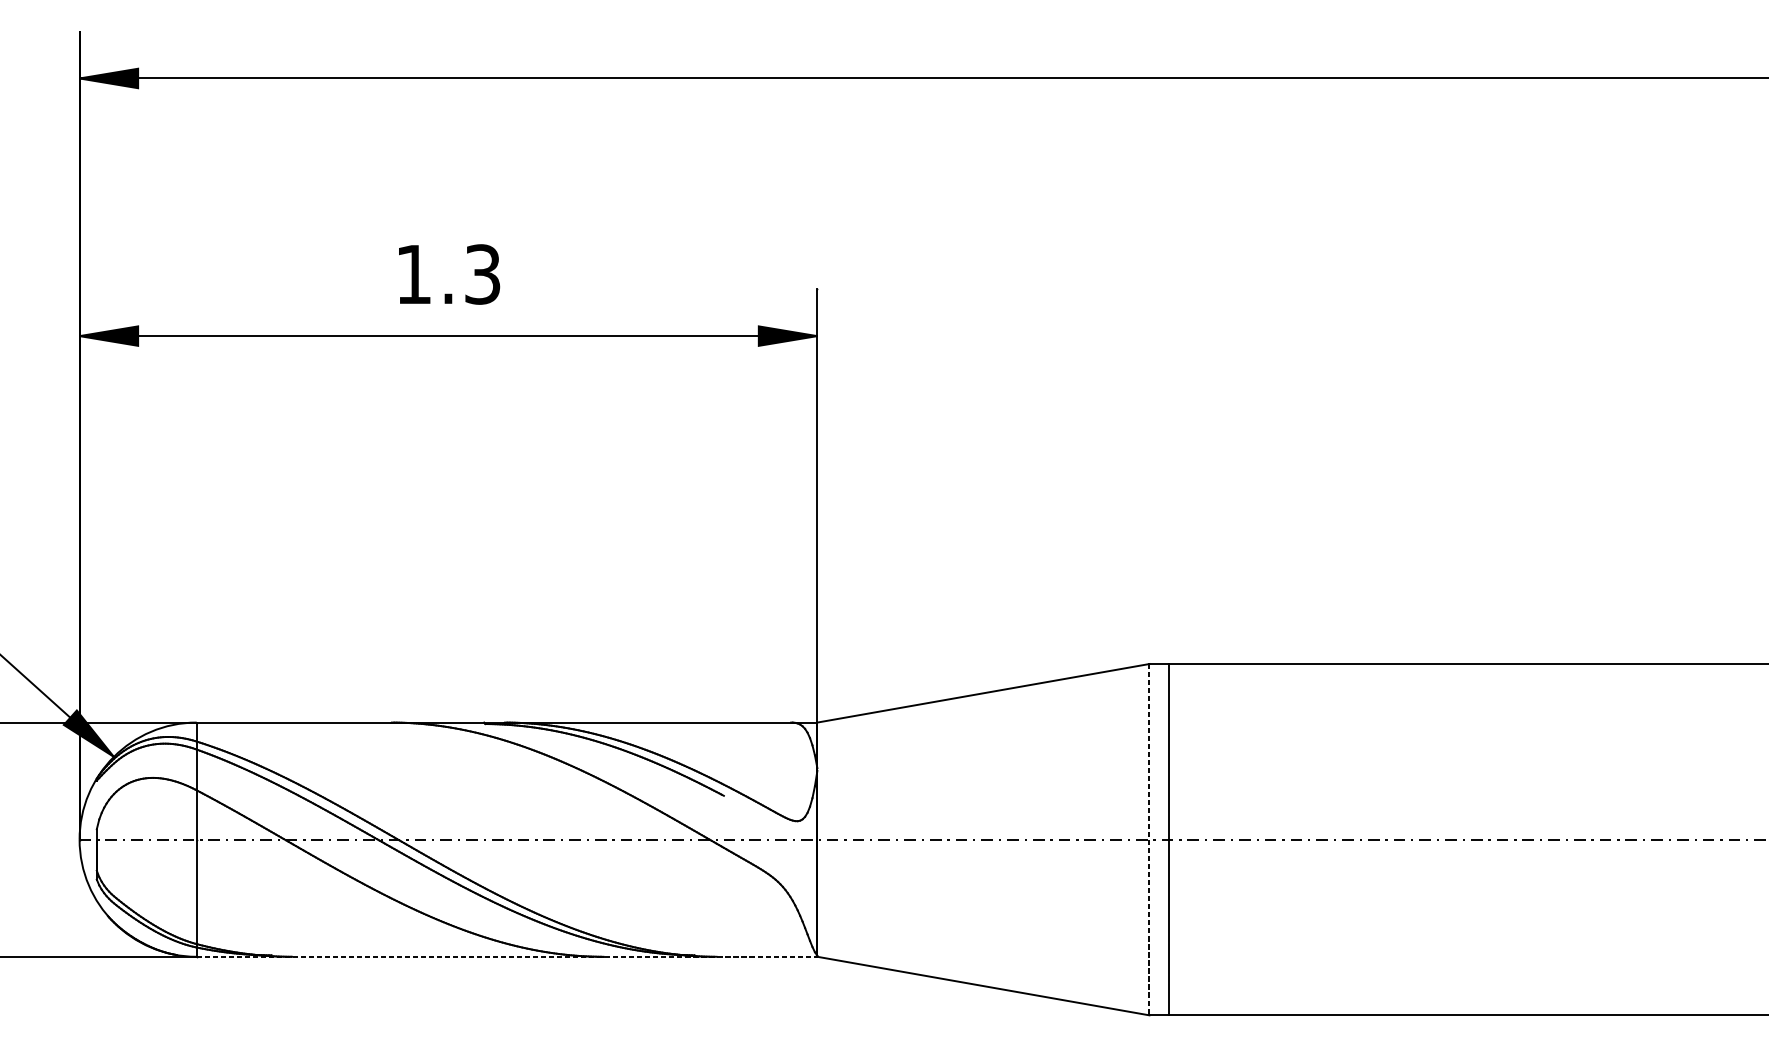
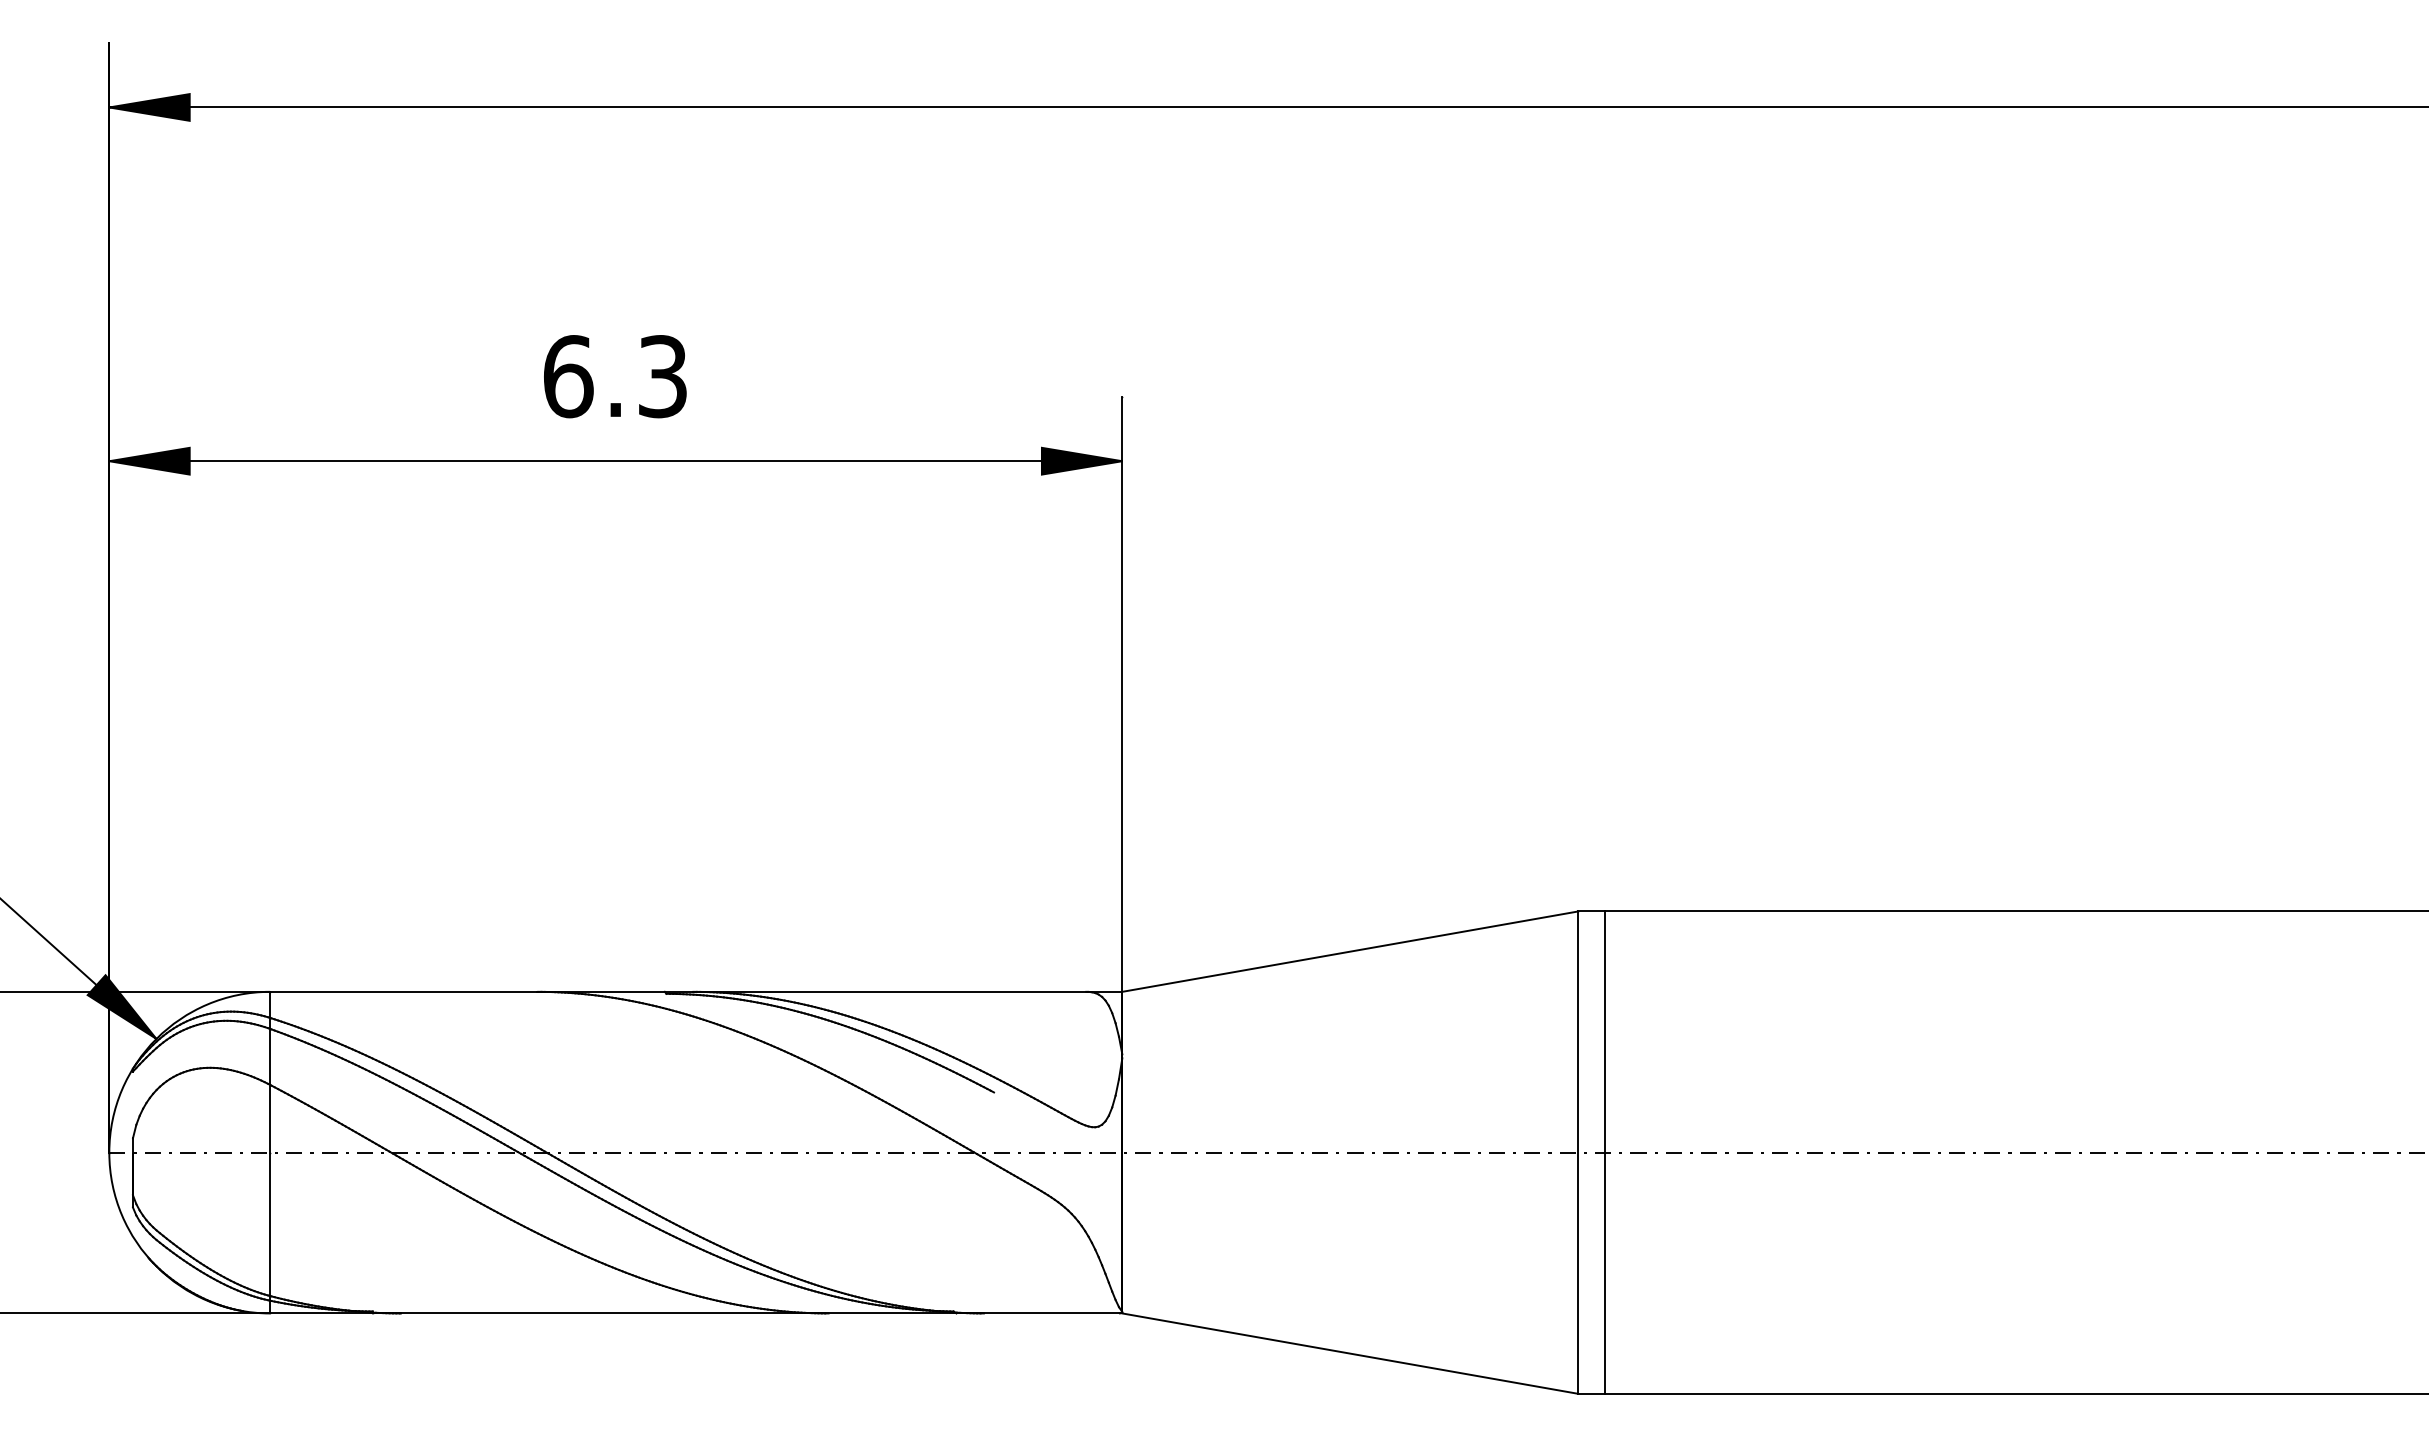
text: (414, 274) -> (568, 376), 1.3 -> 6.3
line: (1149, 840) -> (1578, 1153), dashed -> solid
line: (507, 956) -> (696, 1313), dashed -> solid

